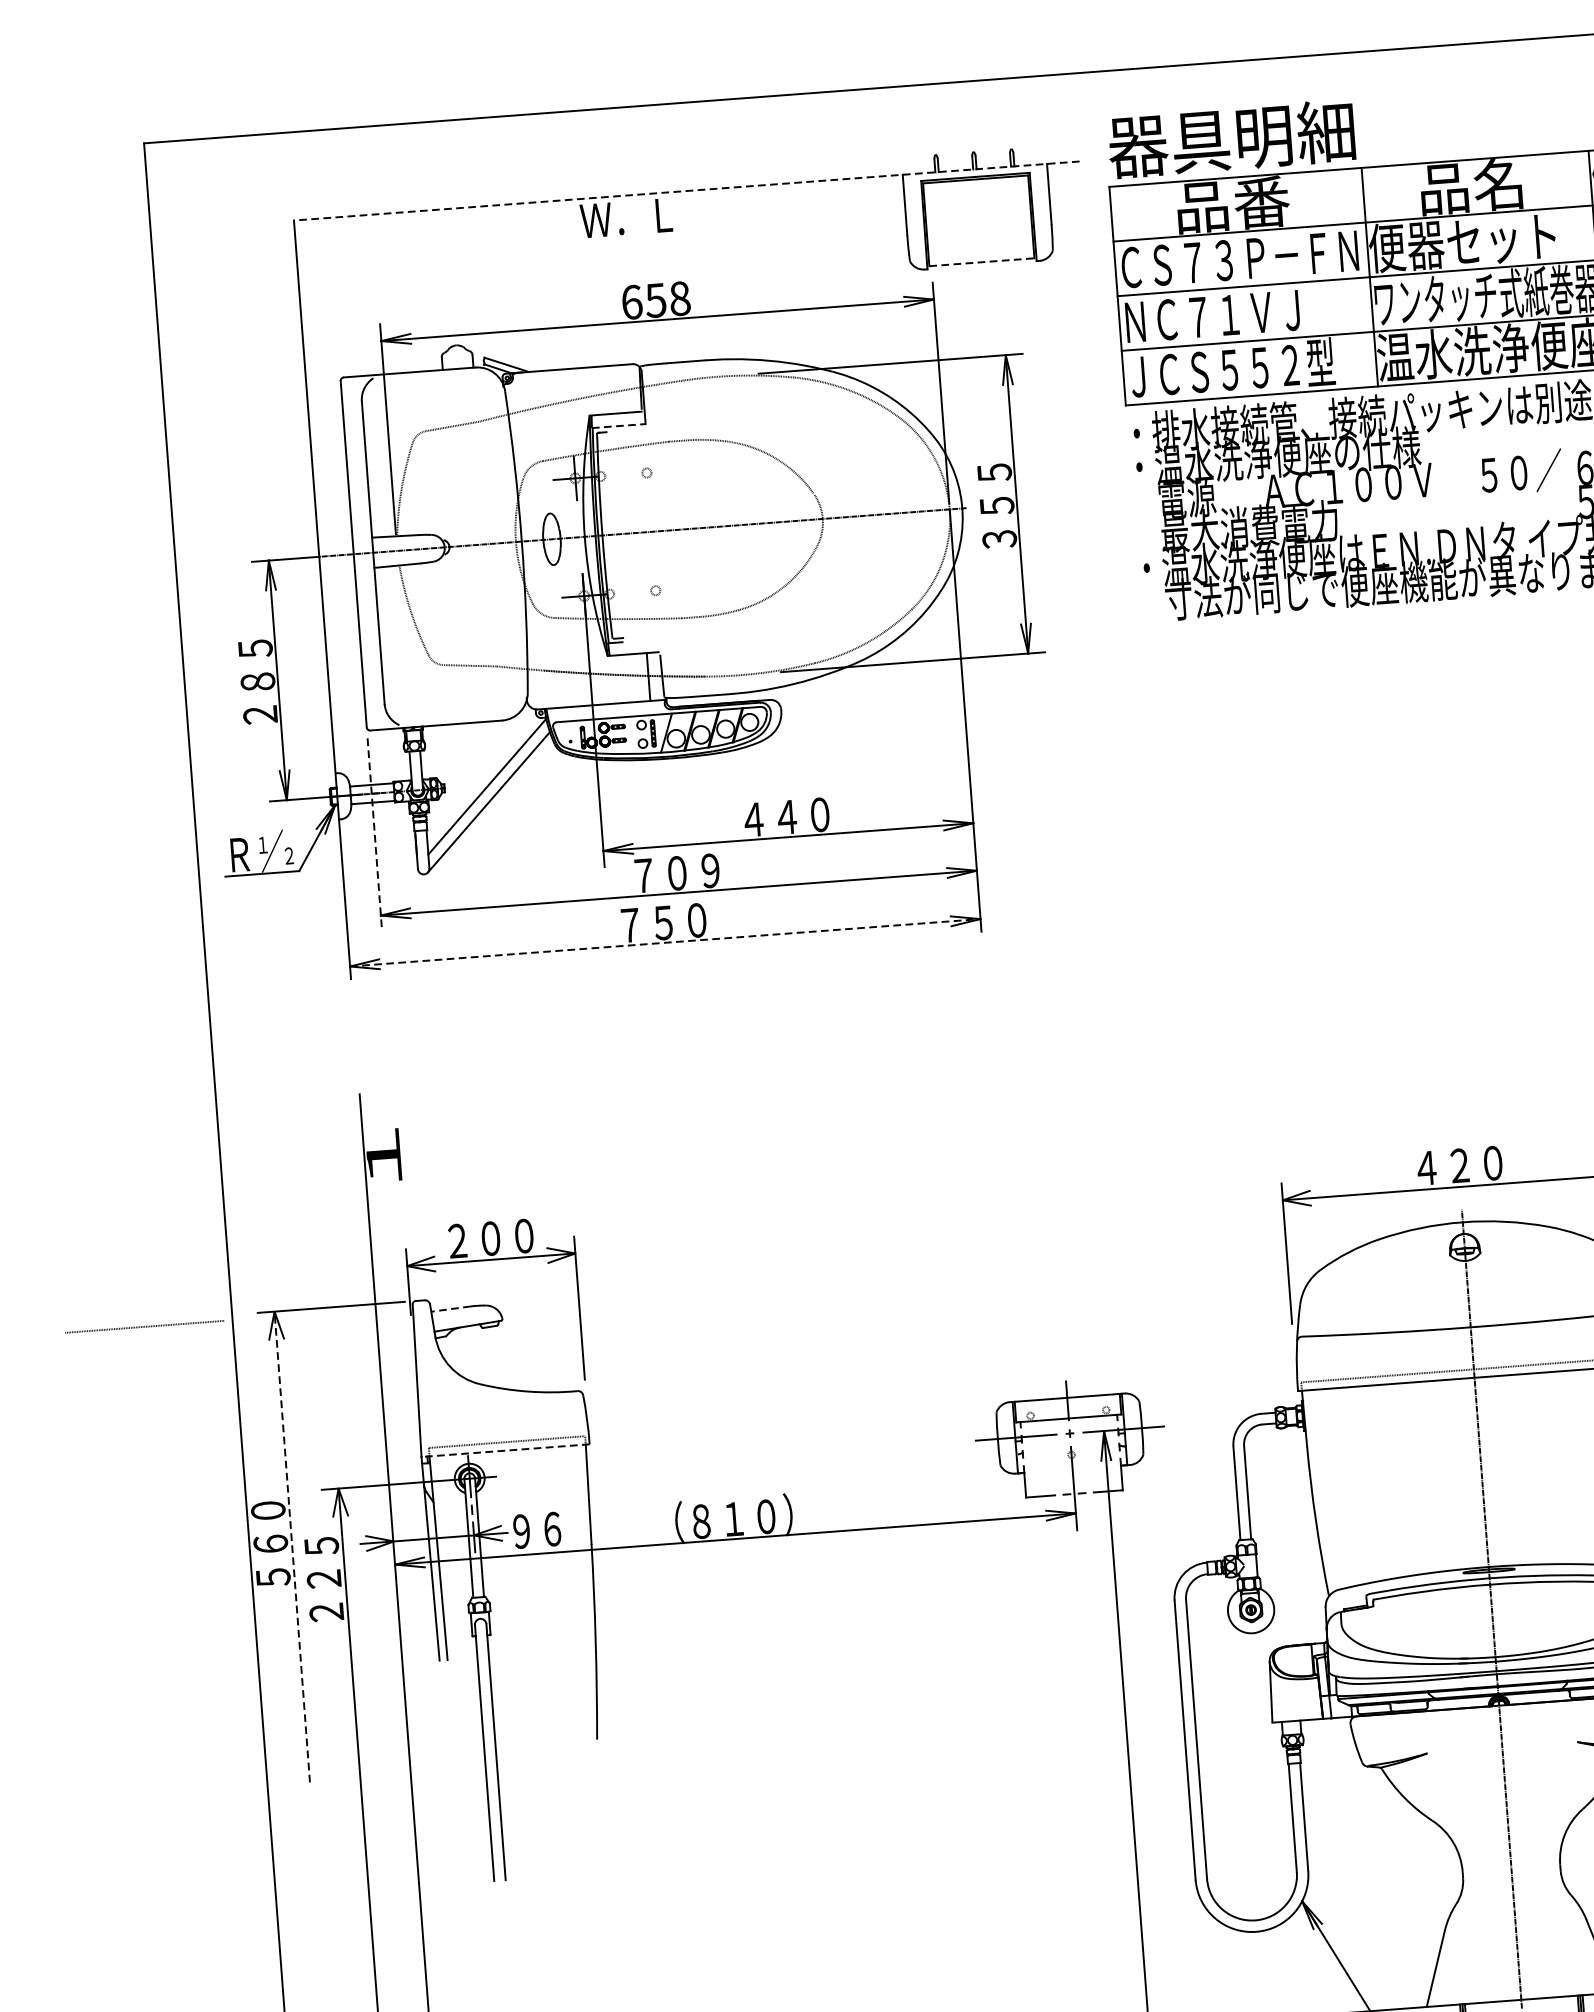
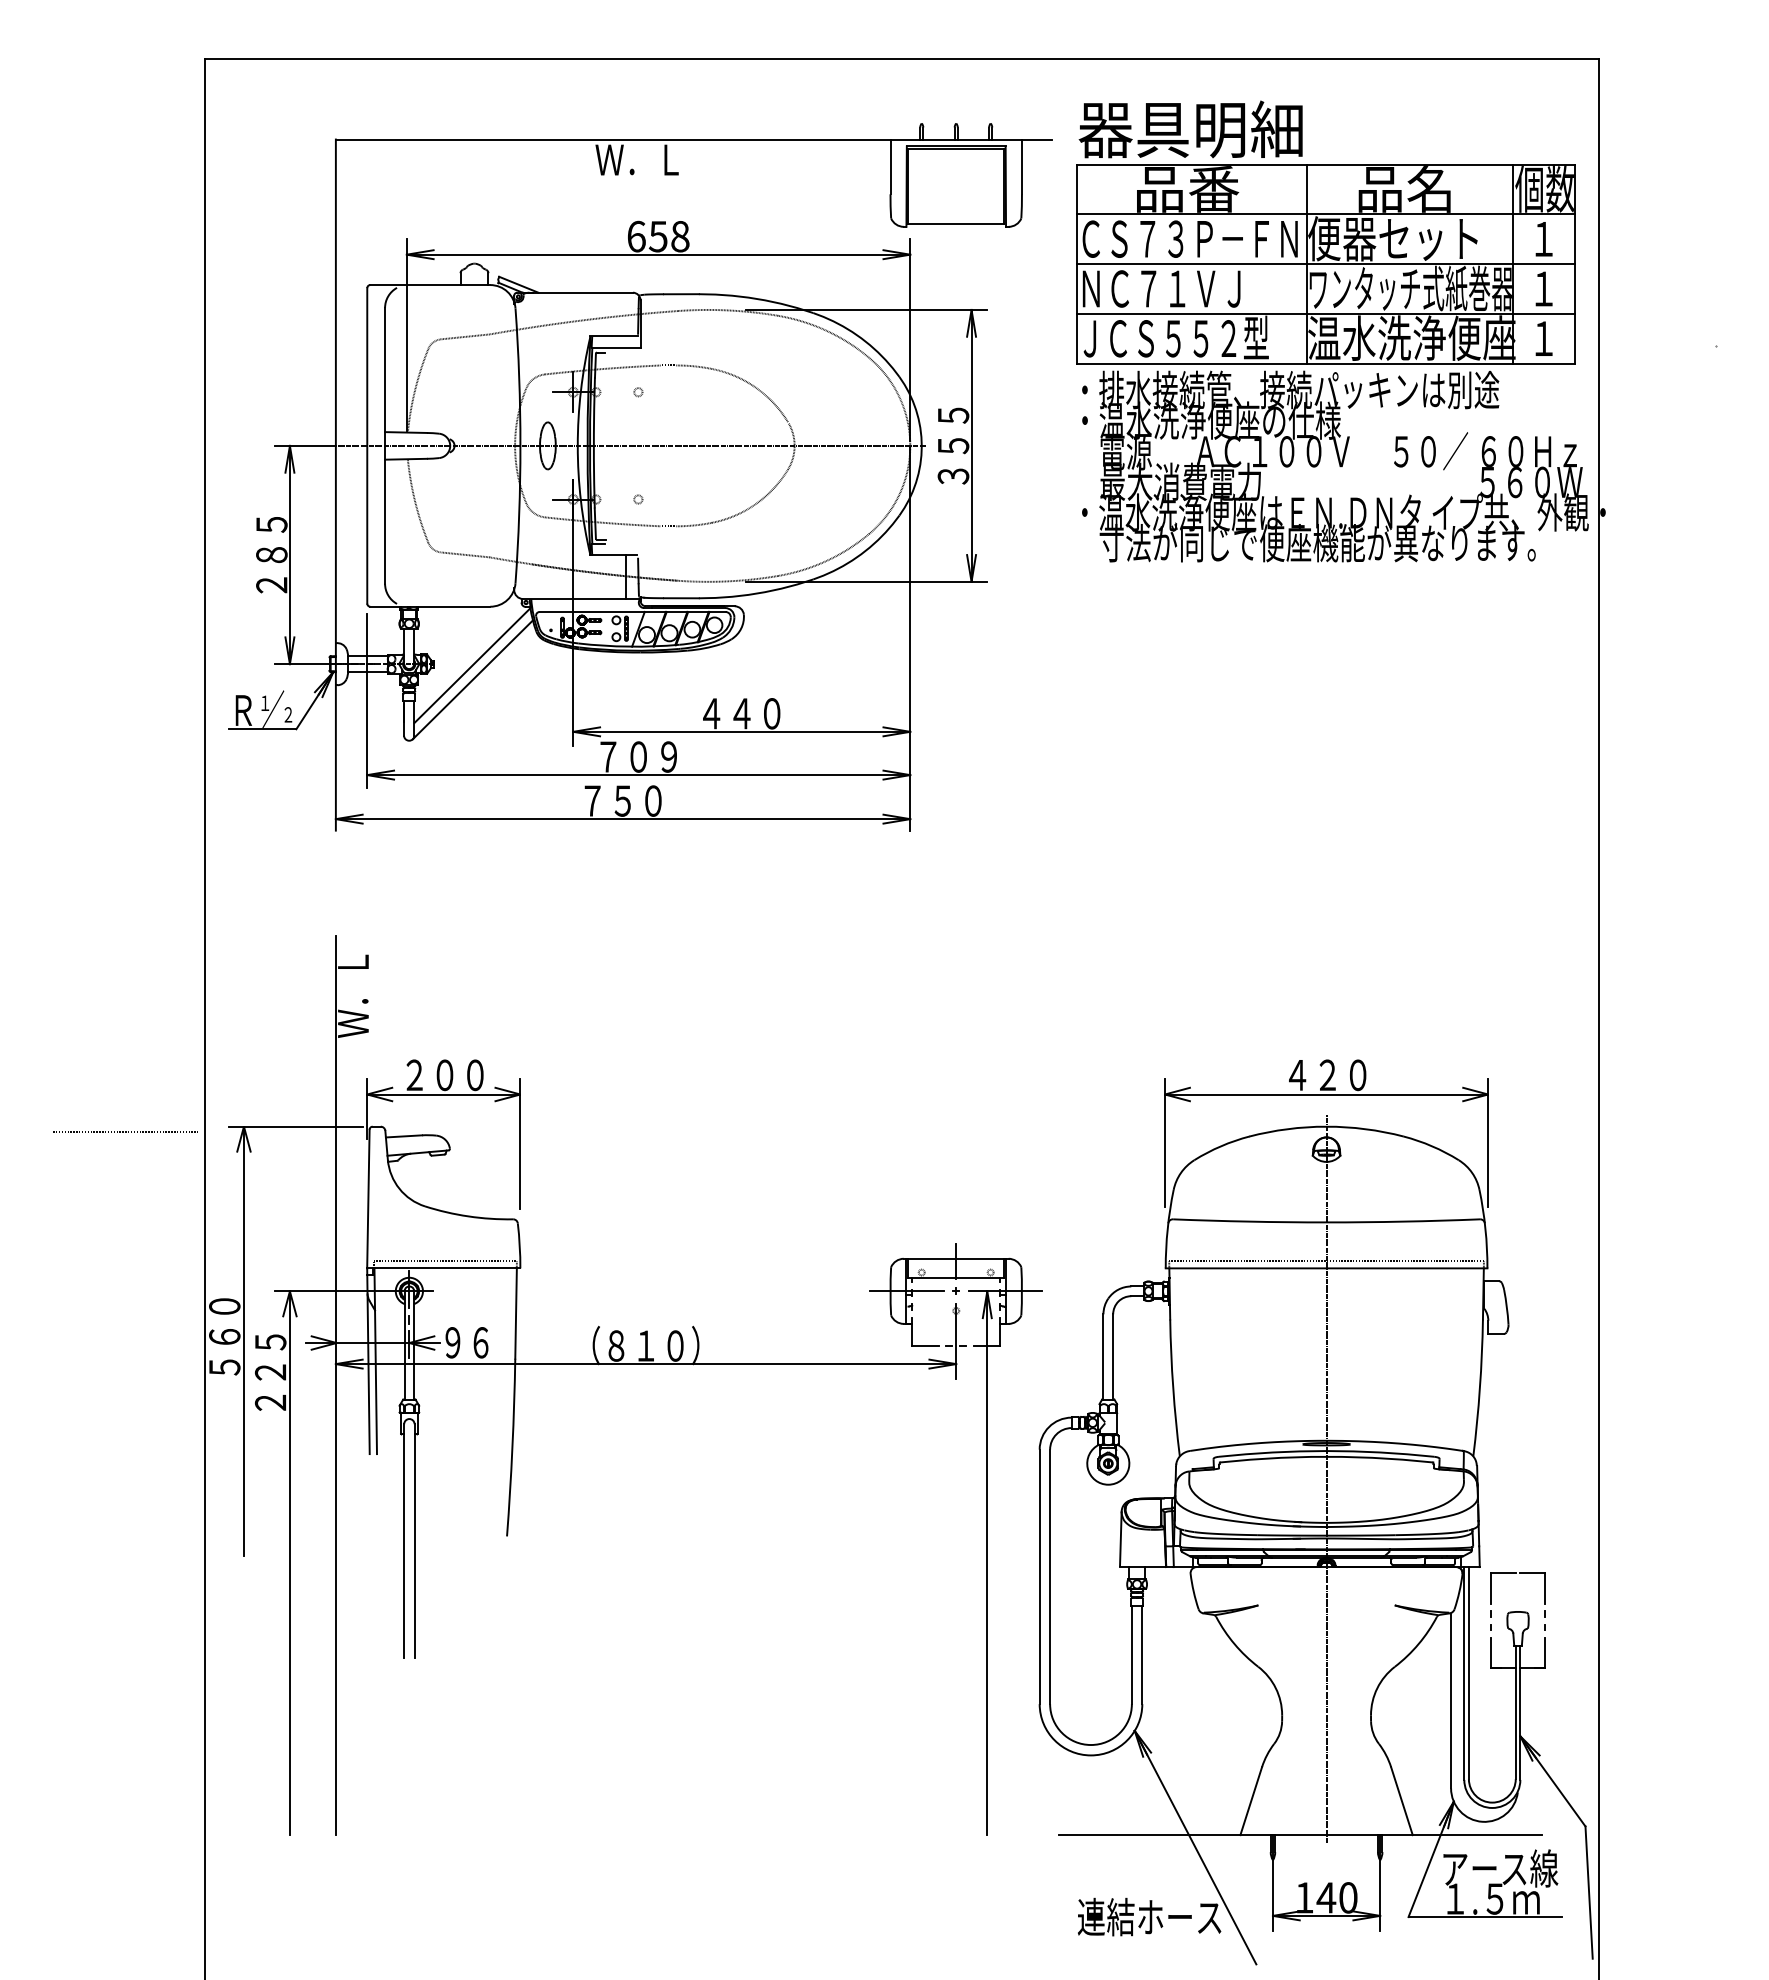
line: (686, 191) -> (693, 139), dashed -> solid
line: (982, 262) -> (956, 224), dashed -> solid
line: (619, 425) -> (616, 347), dashed -> solid
line: (375, 834) -> (367, 701), dashed -> solid
line: (665, 943) -> (623, 819), dashed -> solid
text: (383, 1158) -> (353, 995), １ -> Ｗ．Ｌ
line: (450, 1309) -> (403, 1136), dashed -> solid
line: (505, 1450) -> (443, 1268), dashed -> solid
line: (291, 1546) -> (243, 1340), dashed -> solid

